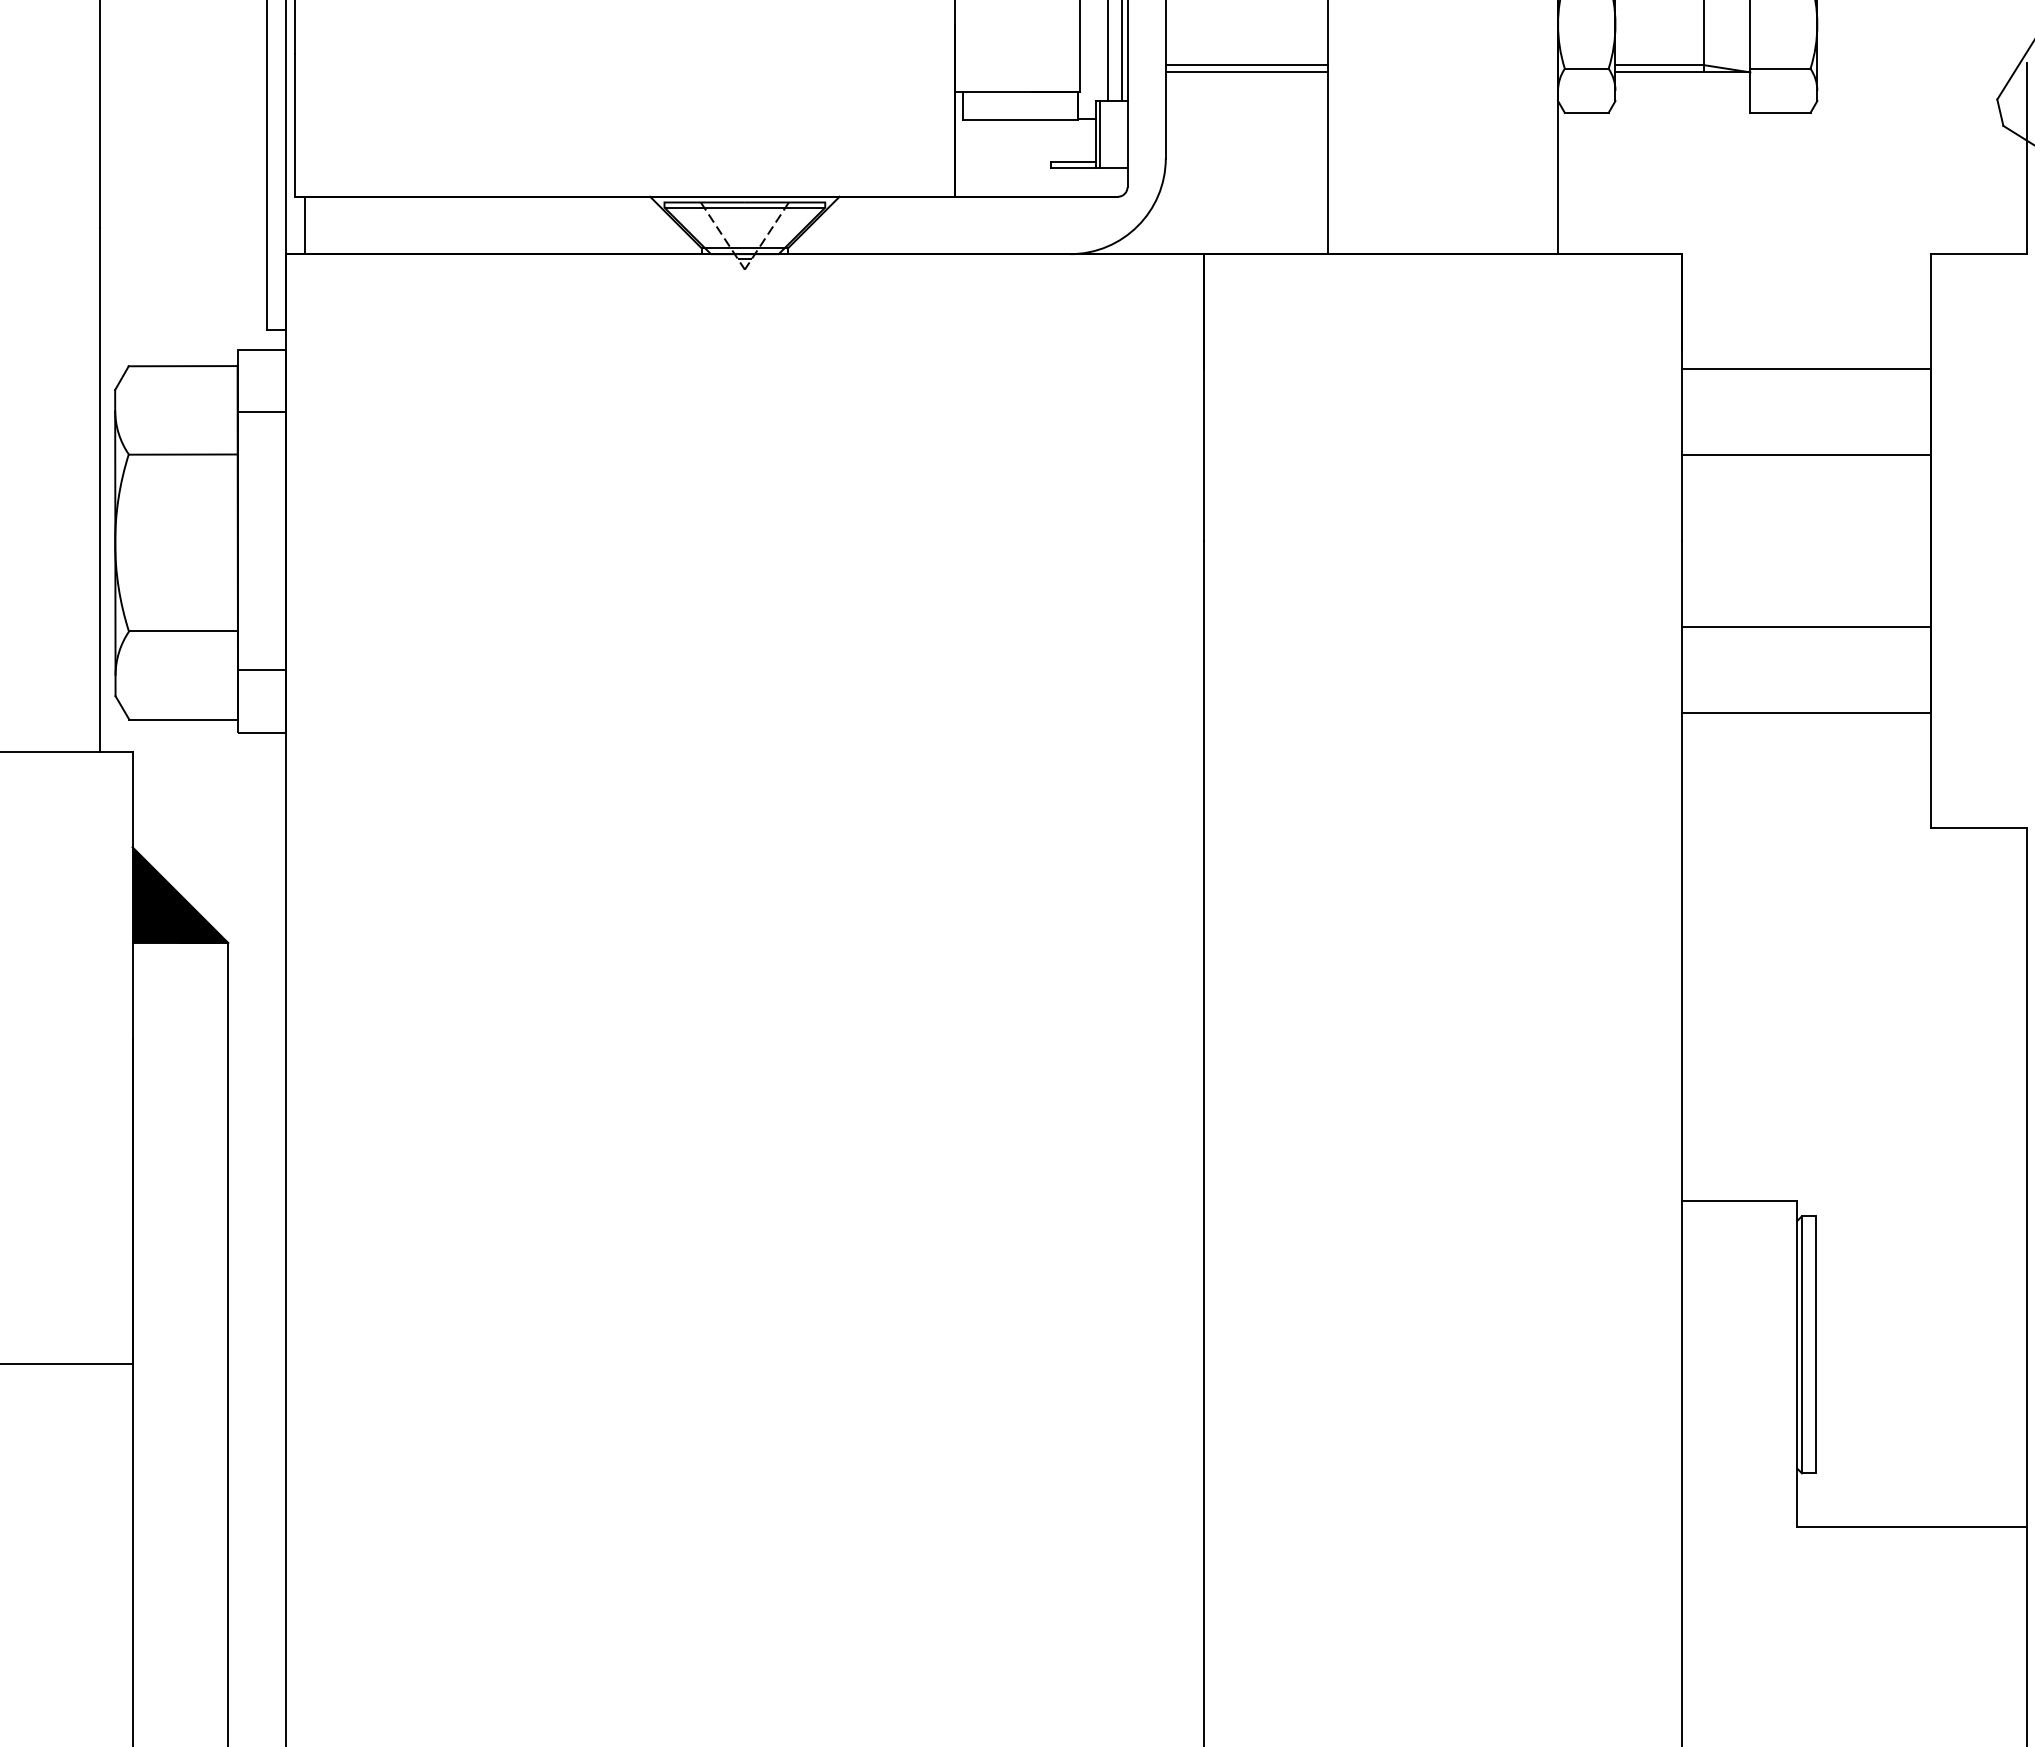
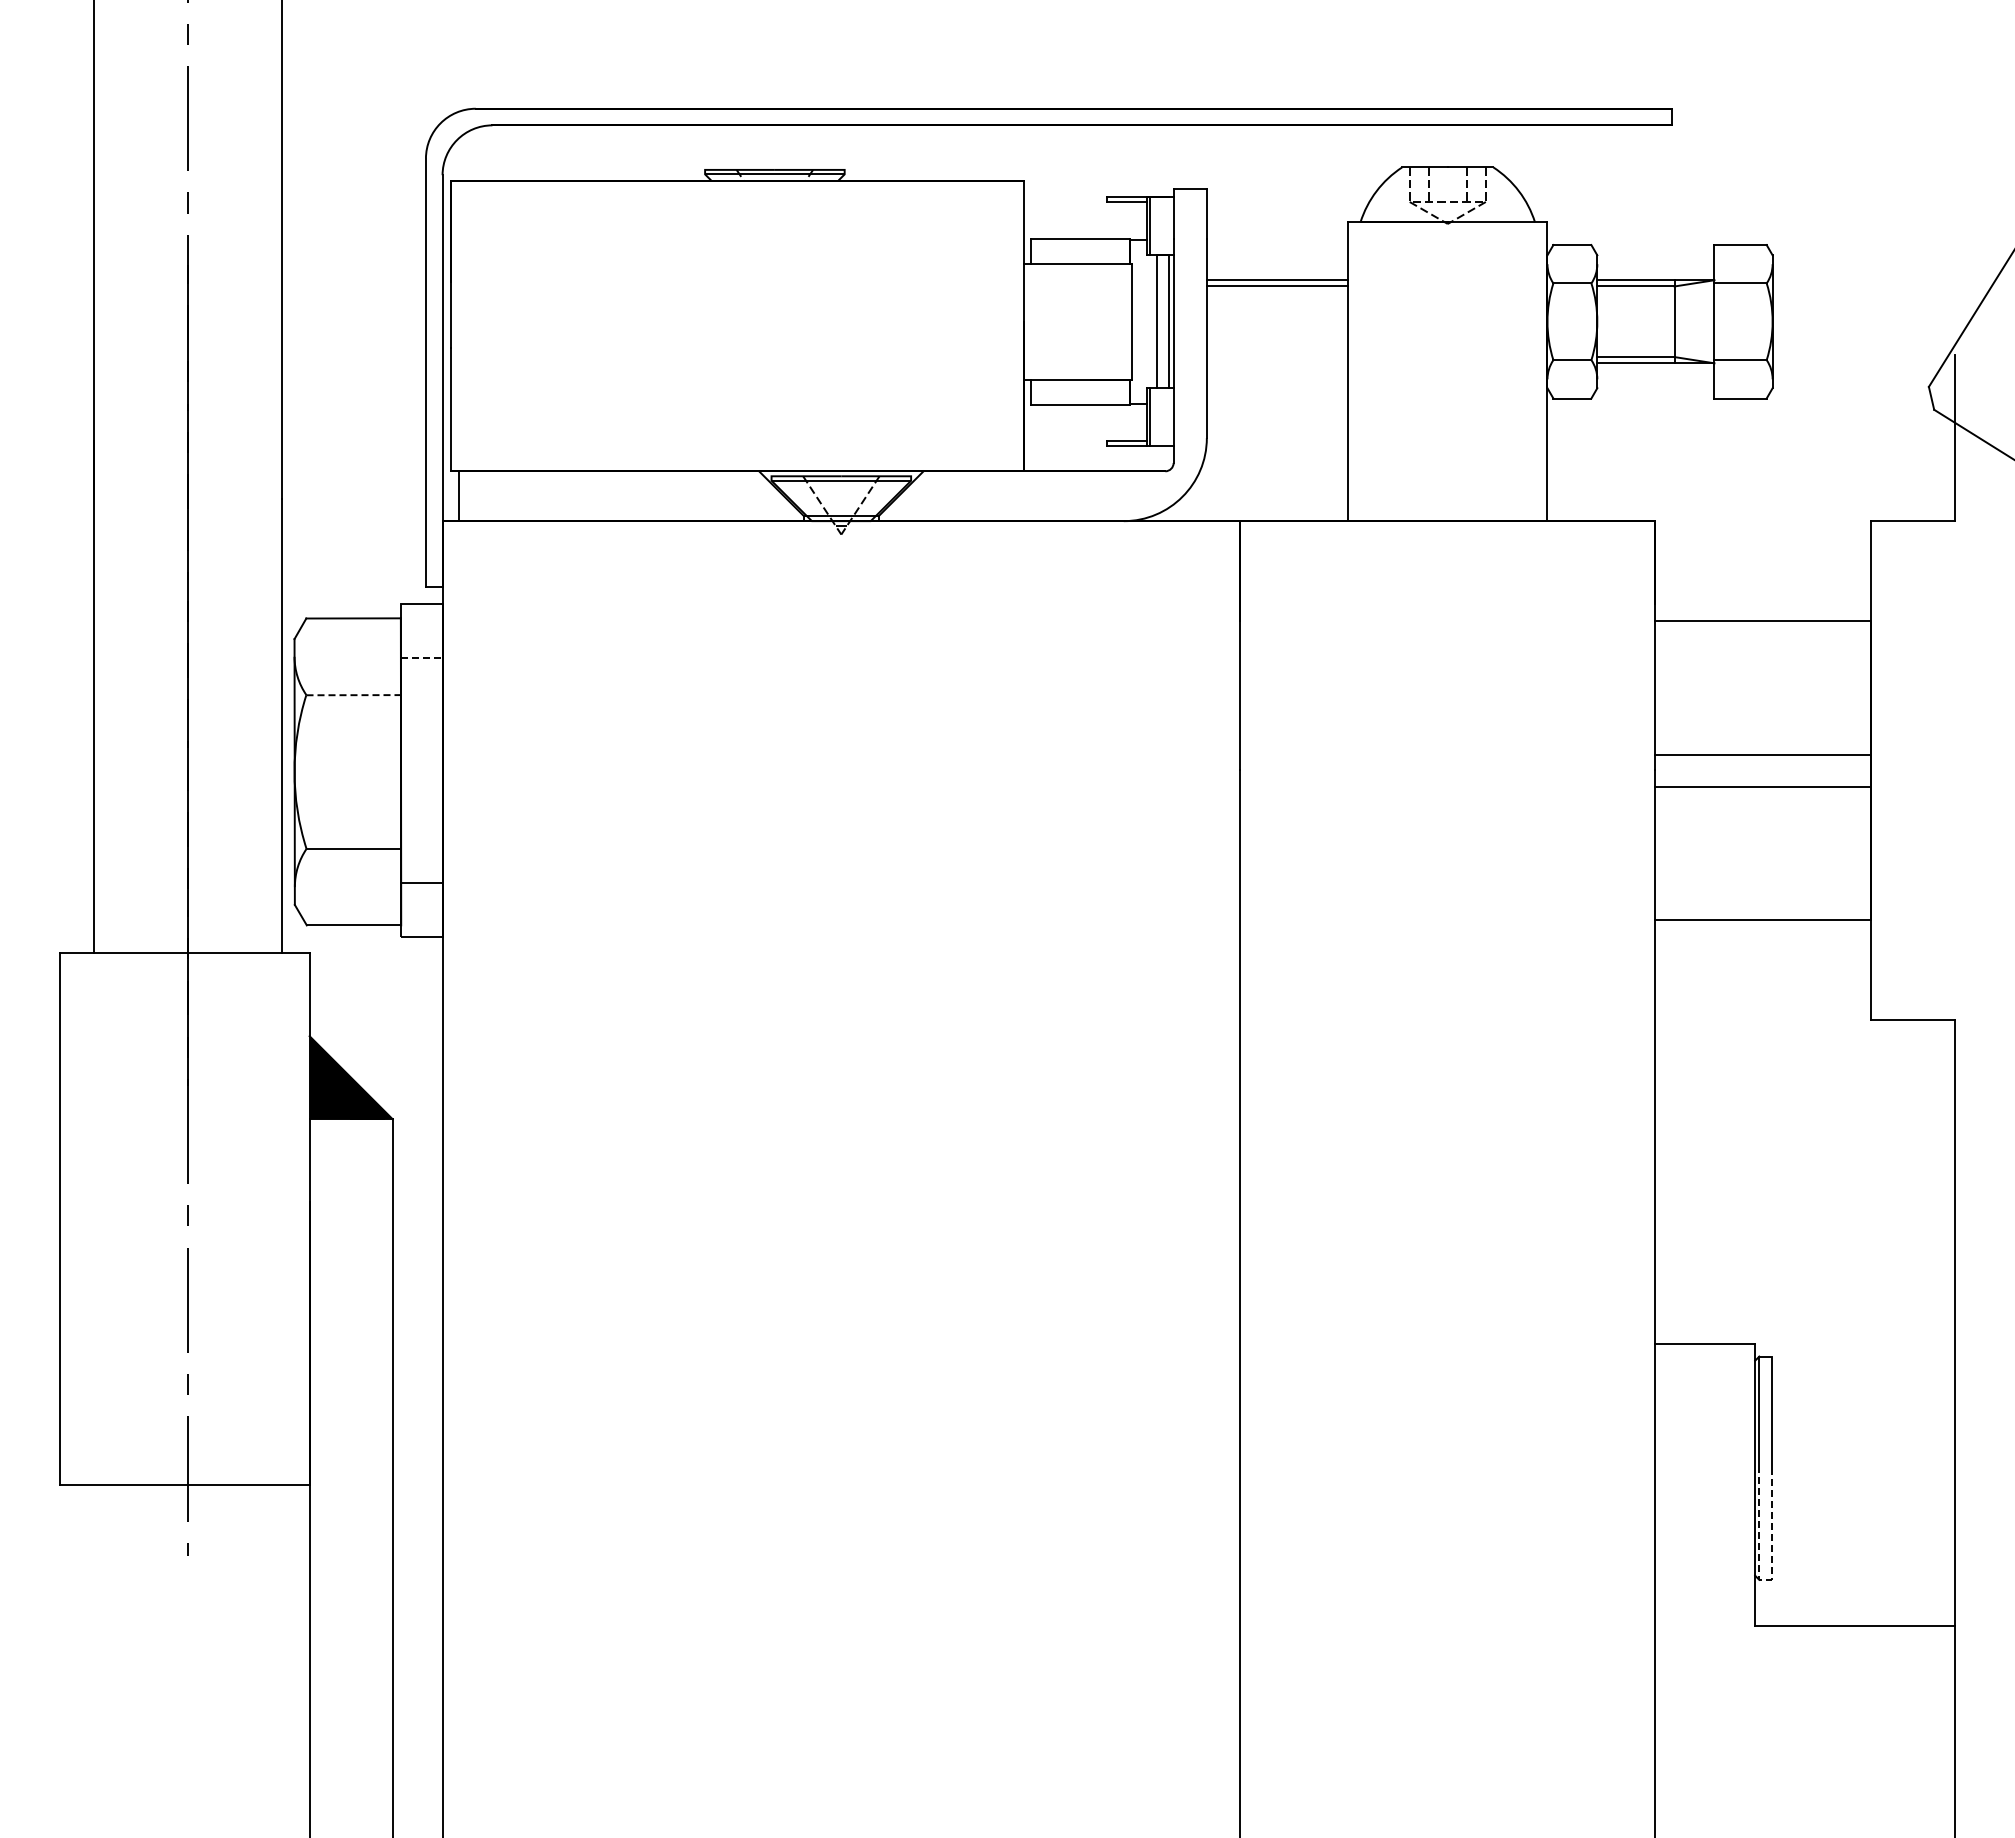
line: (1247, 65) -> (1277, 357), removed
line: (1247, 72) -> (1277, 363), removed
line: (261, 412) -> (421, 658), solid -> dashed
line: (184, 454) -> (354, 695), solid -> dashed
line: (1806, 454) -> (1763, 754), moved
line: (1806, 627) -> (1763, 787), moved
line: (1809, 1472) -> (1765, 1579), solid -> dashed

